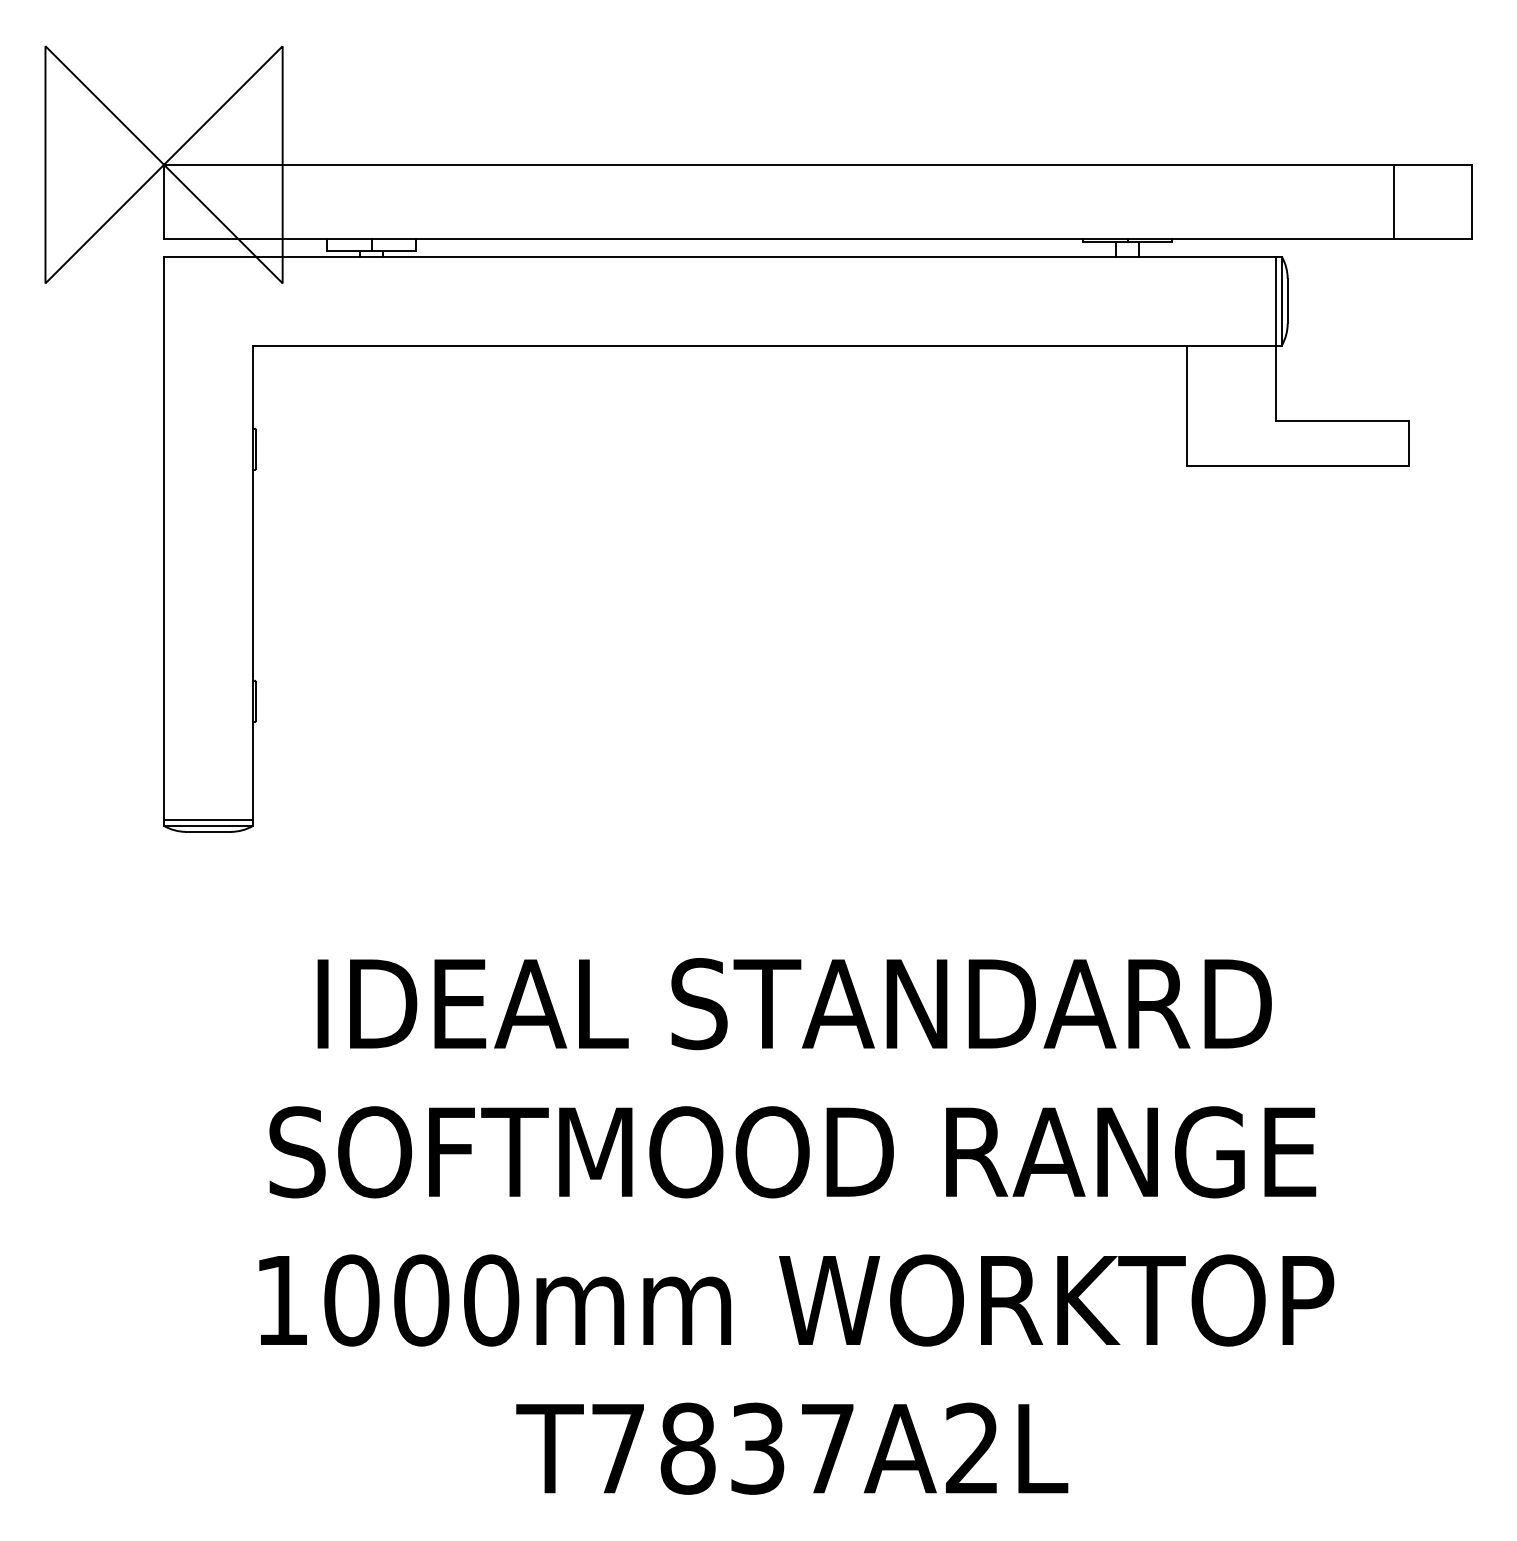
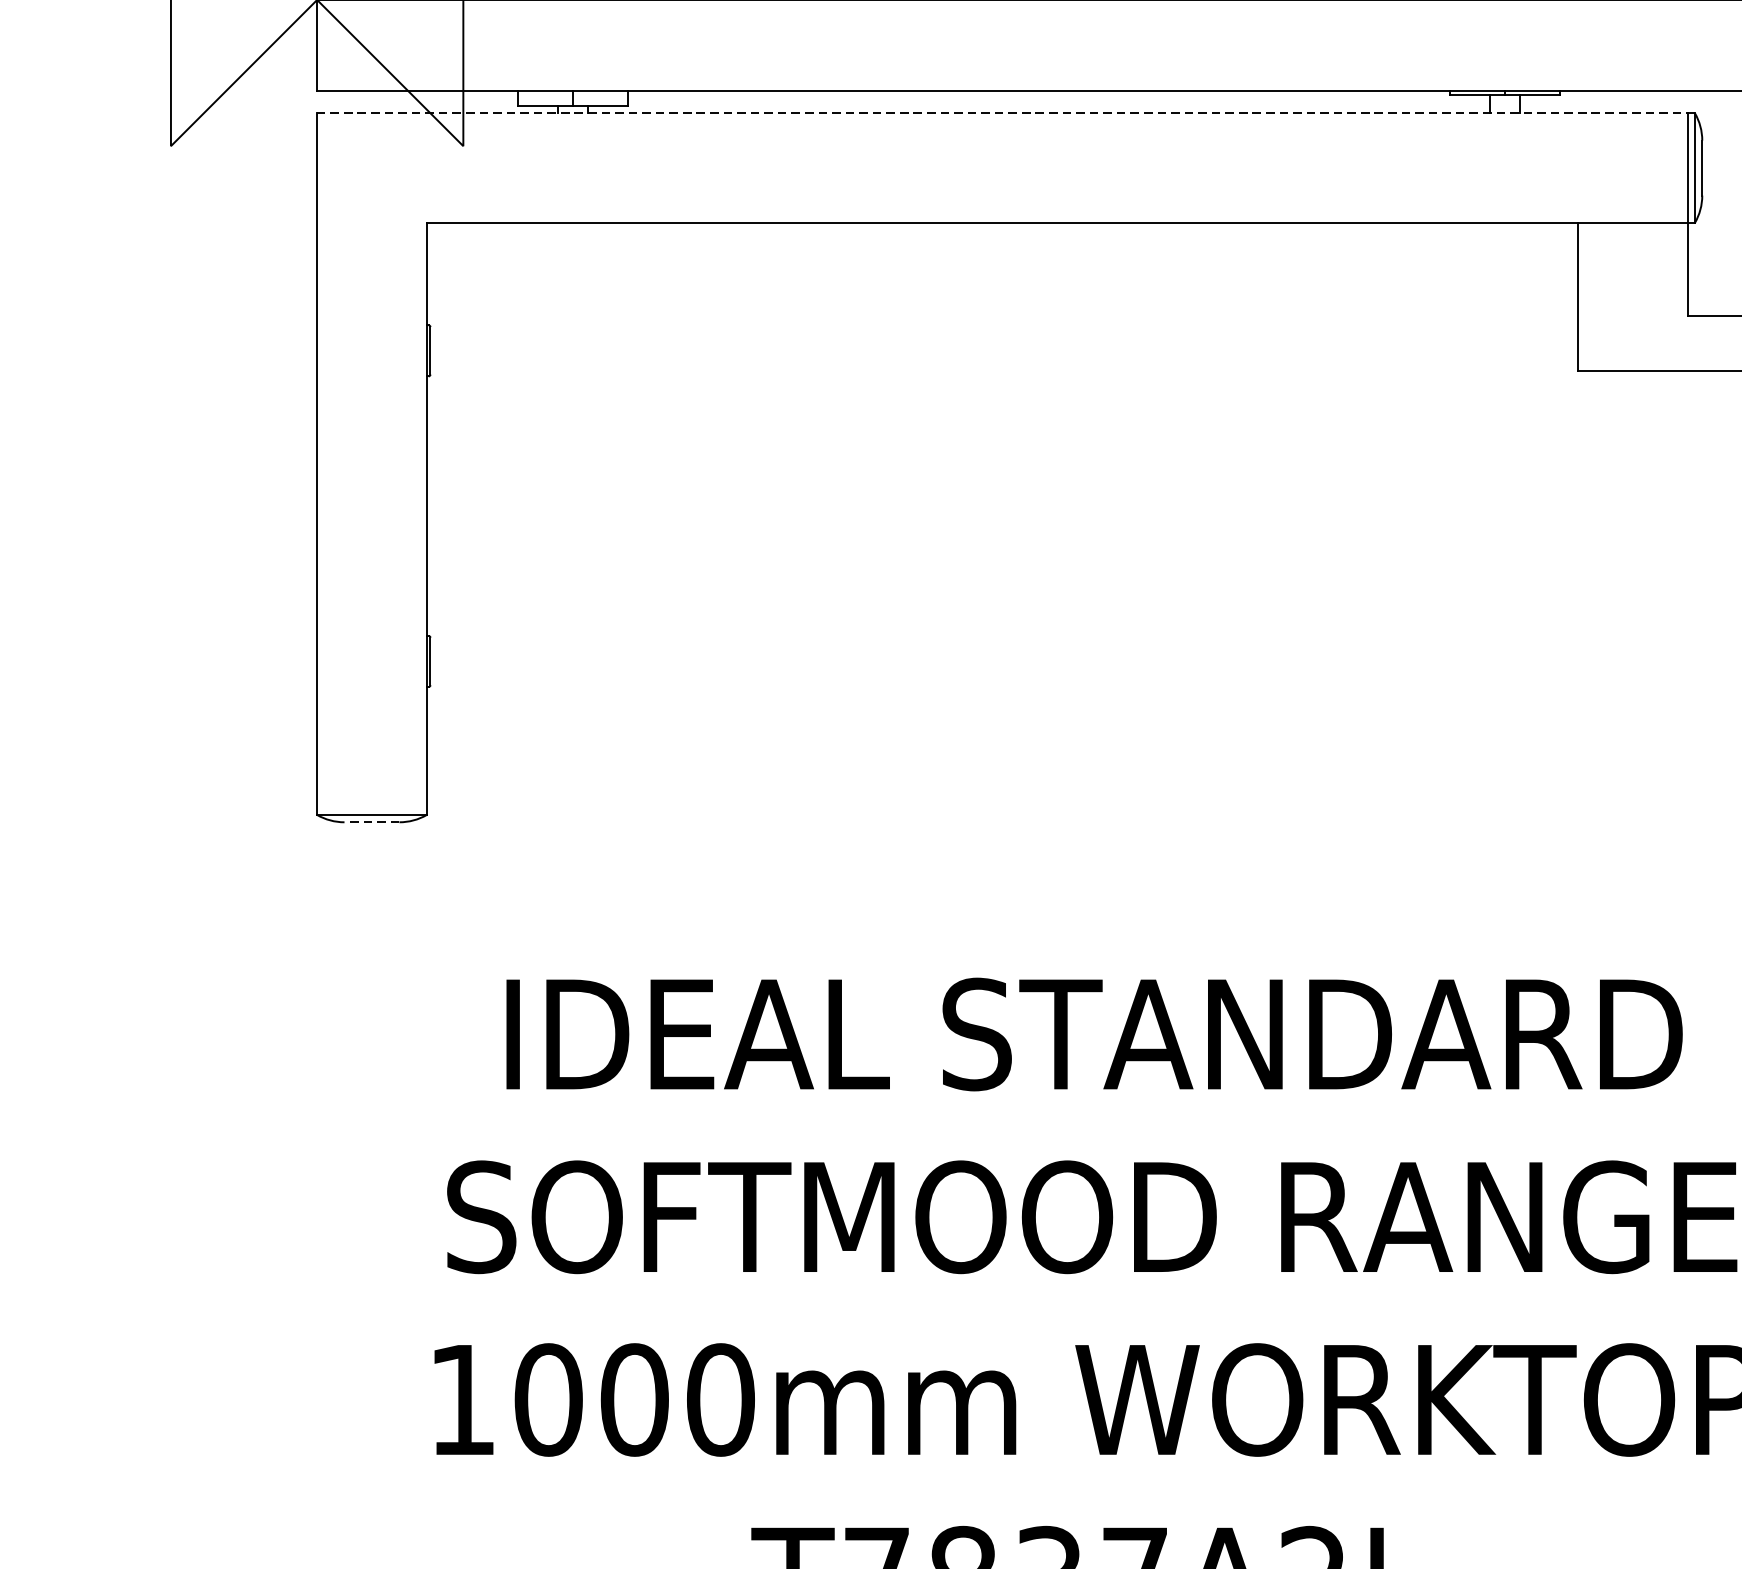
line: (722, 256) -> (1005, 113), solid -> dashed
line: (208, 820) -> (371, 808), removed
line: (208, 831) -> (371, 821), solid -> dashed

